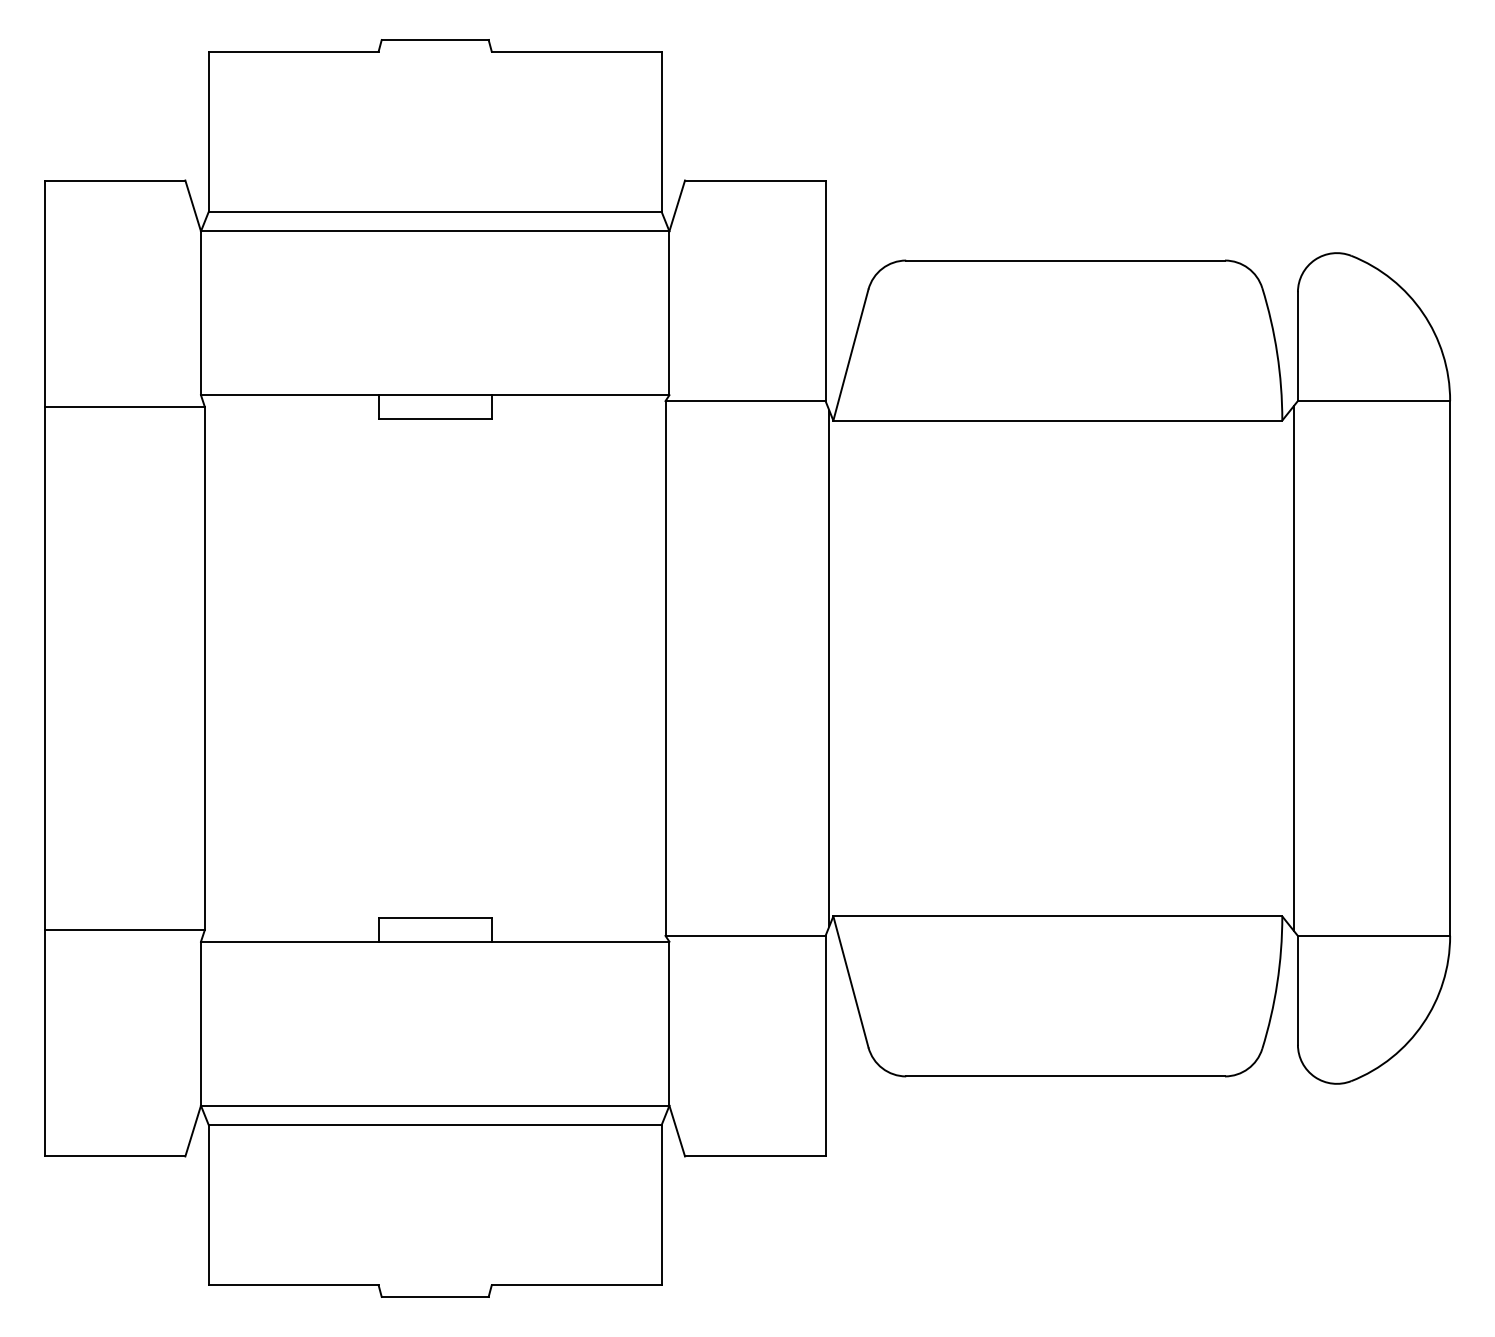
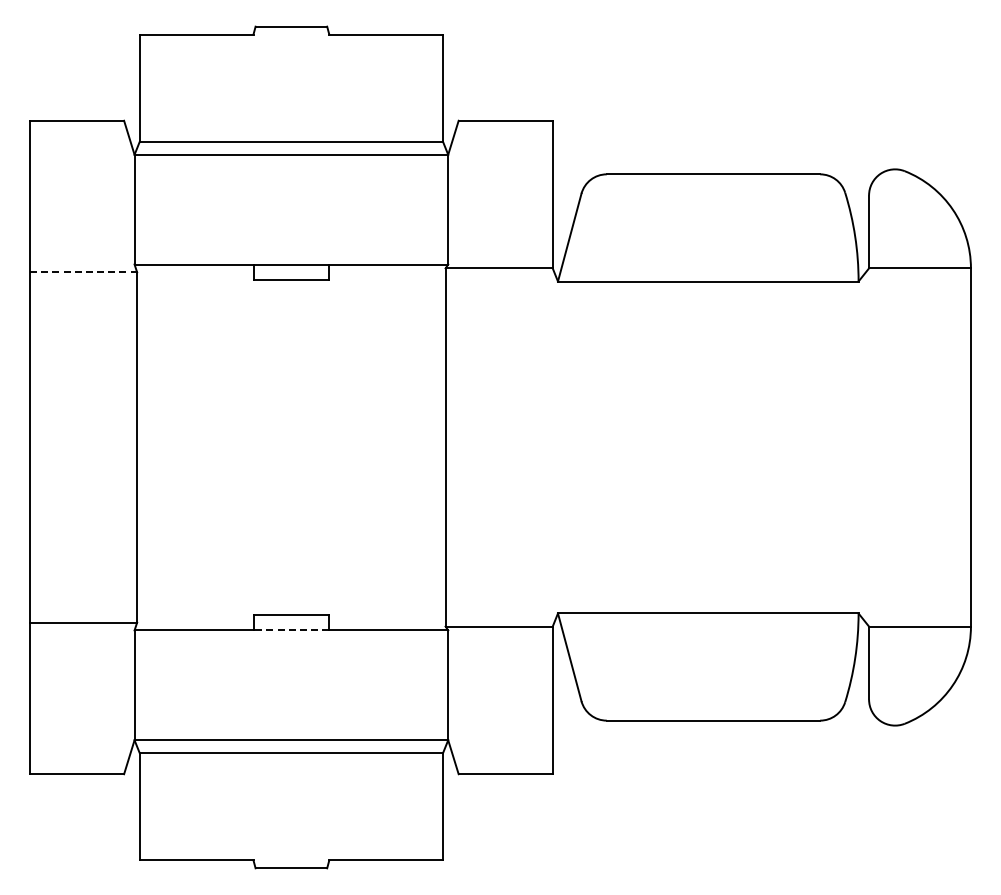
line: (124, 407) -> (83, 272), solid -> dashed
line: (829, 668) -> (555, 447), removed
line: (1294, 668) -> (866, 447), removed
line: (435, 941) -> (291, 630), solid -> dashed

